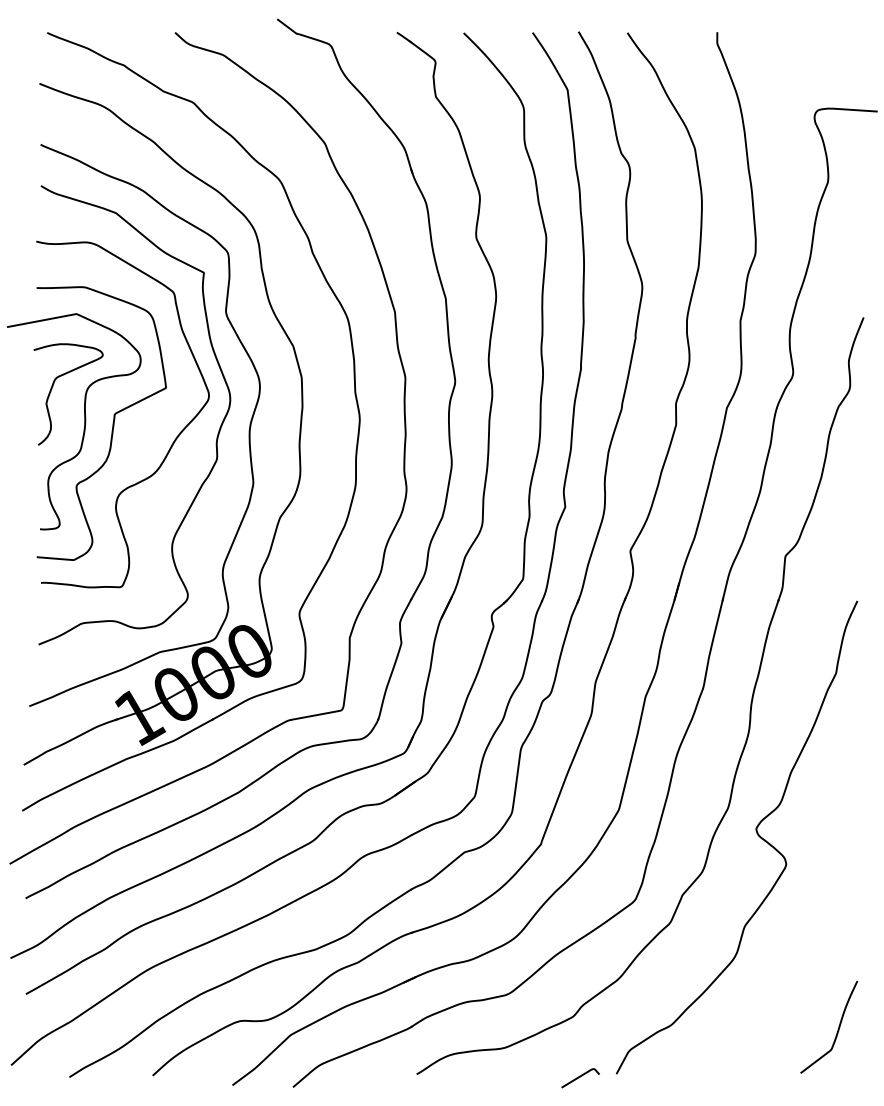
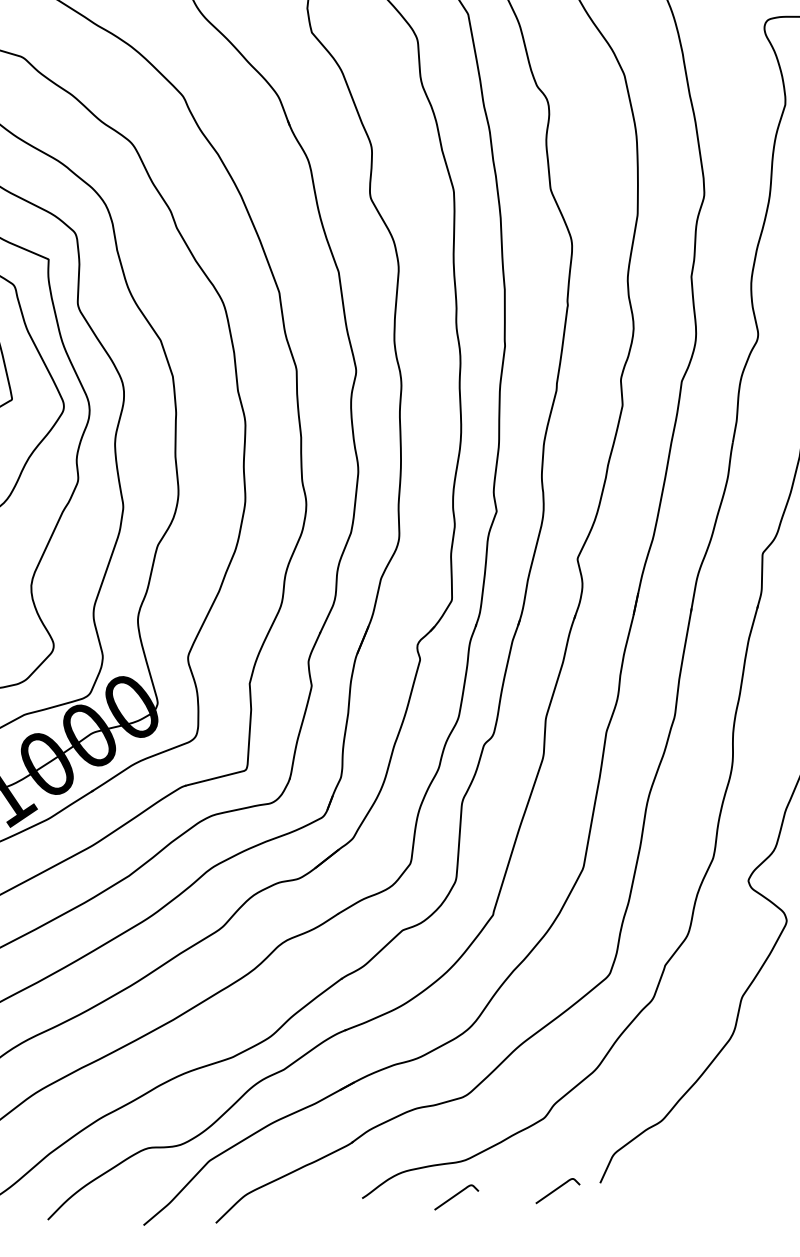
curve: (495, 1077) -> (456, 1196), added

